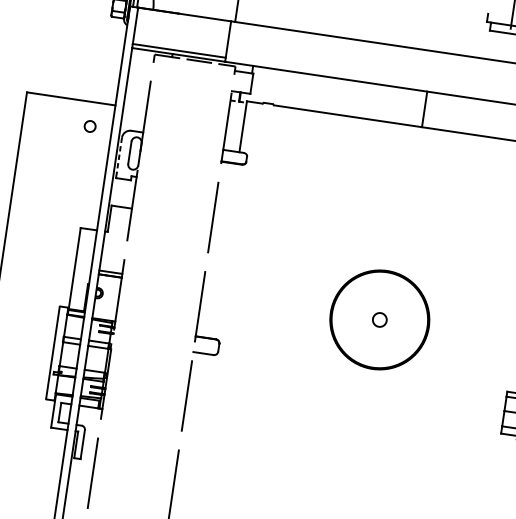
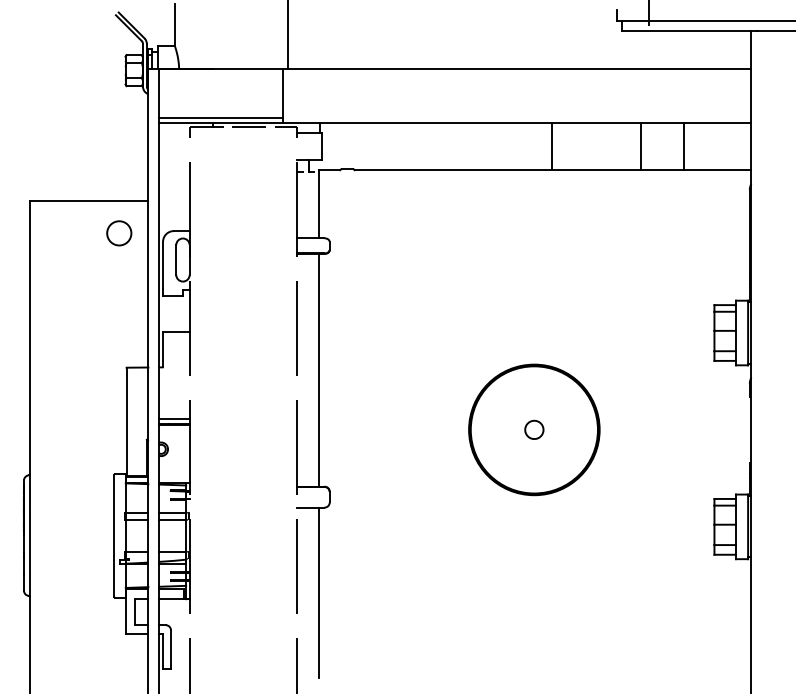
line: (490, 119) -> (640, 146), added
circle: (90, 126) -> (119, 233), size x1.67
line: (119, 155) -> (163, 265), dashed -> solid
line: (224, 251) -> (318, 370), added
line: (199, 418) -> (318, 592), added

